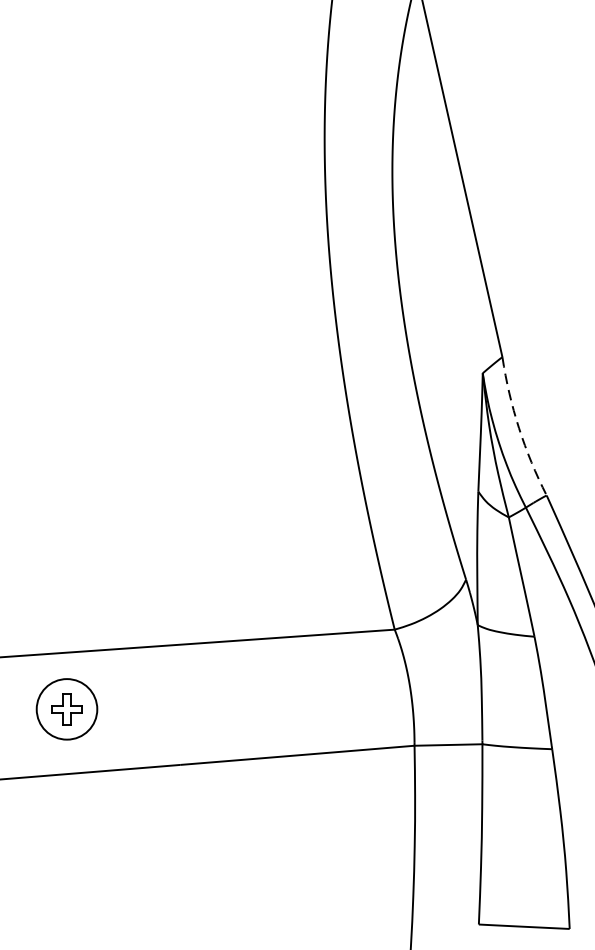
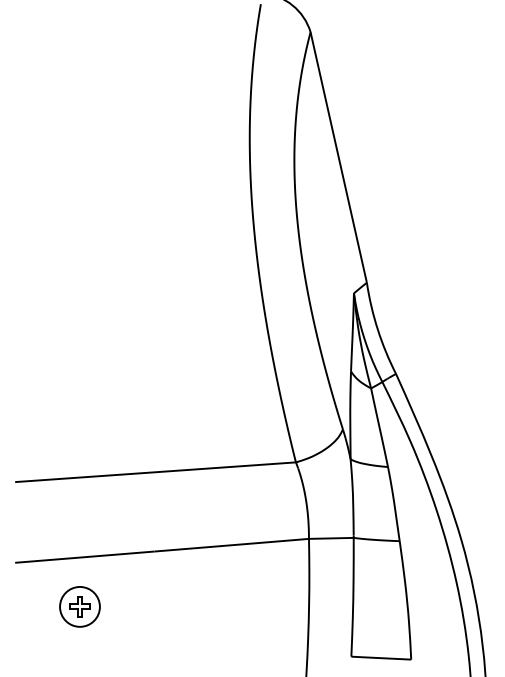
arc: (518, 427) -> (377, 329), dashed -> solid
part: (66, 708) -> (79, 606), moved

